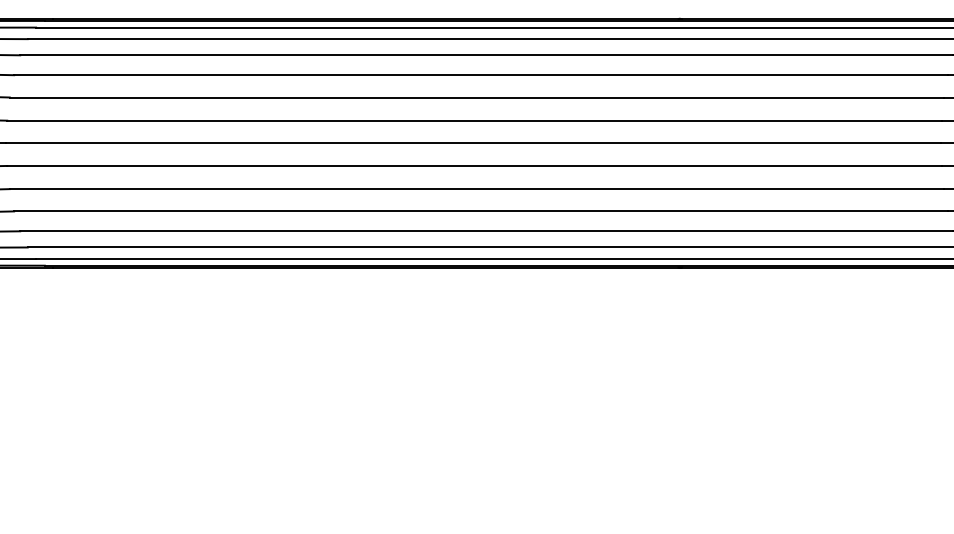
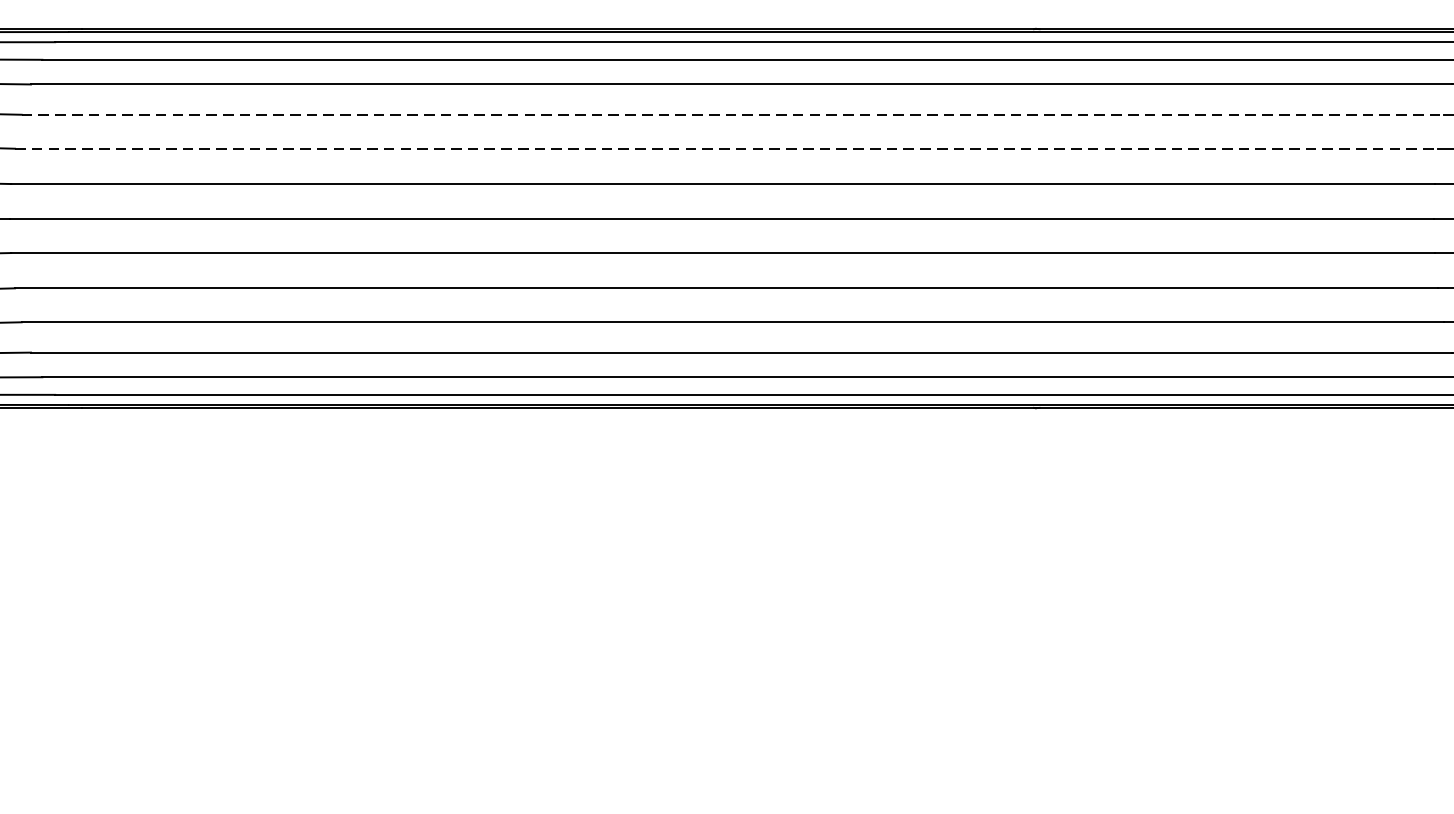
line: (480, 75) -> (732, 115), solid -> dashed
line: (477, 97) -> (727, 148), solid -> dashed

